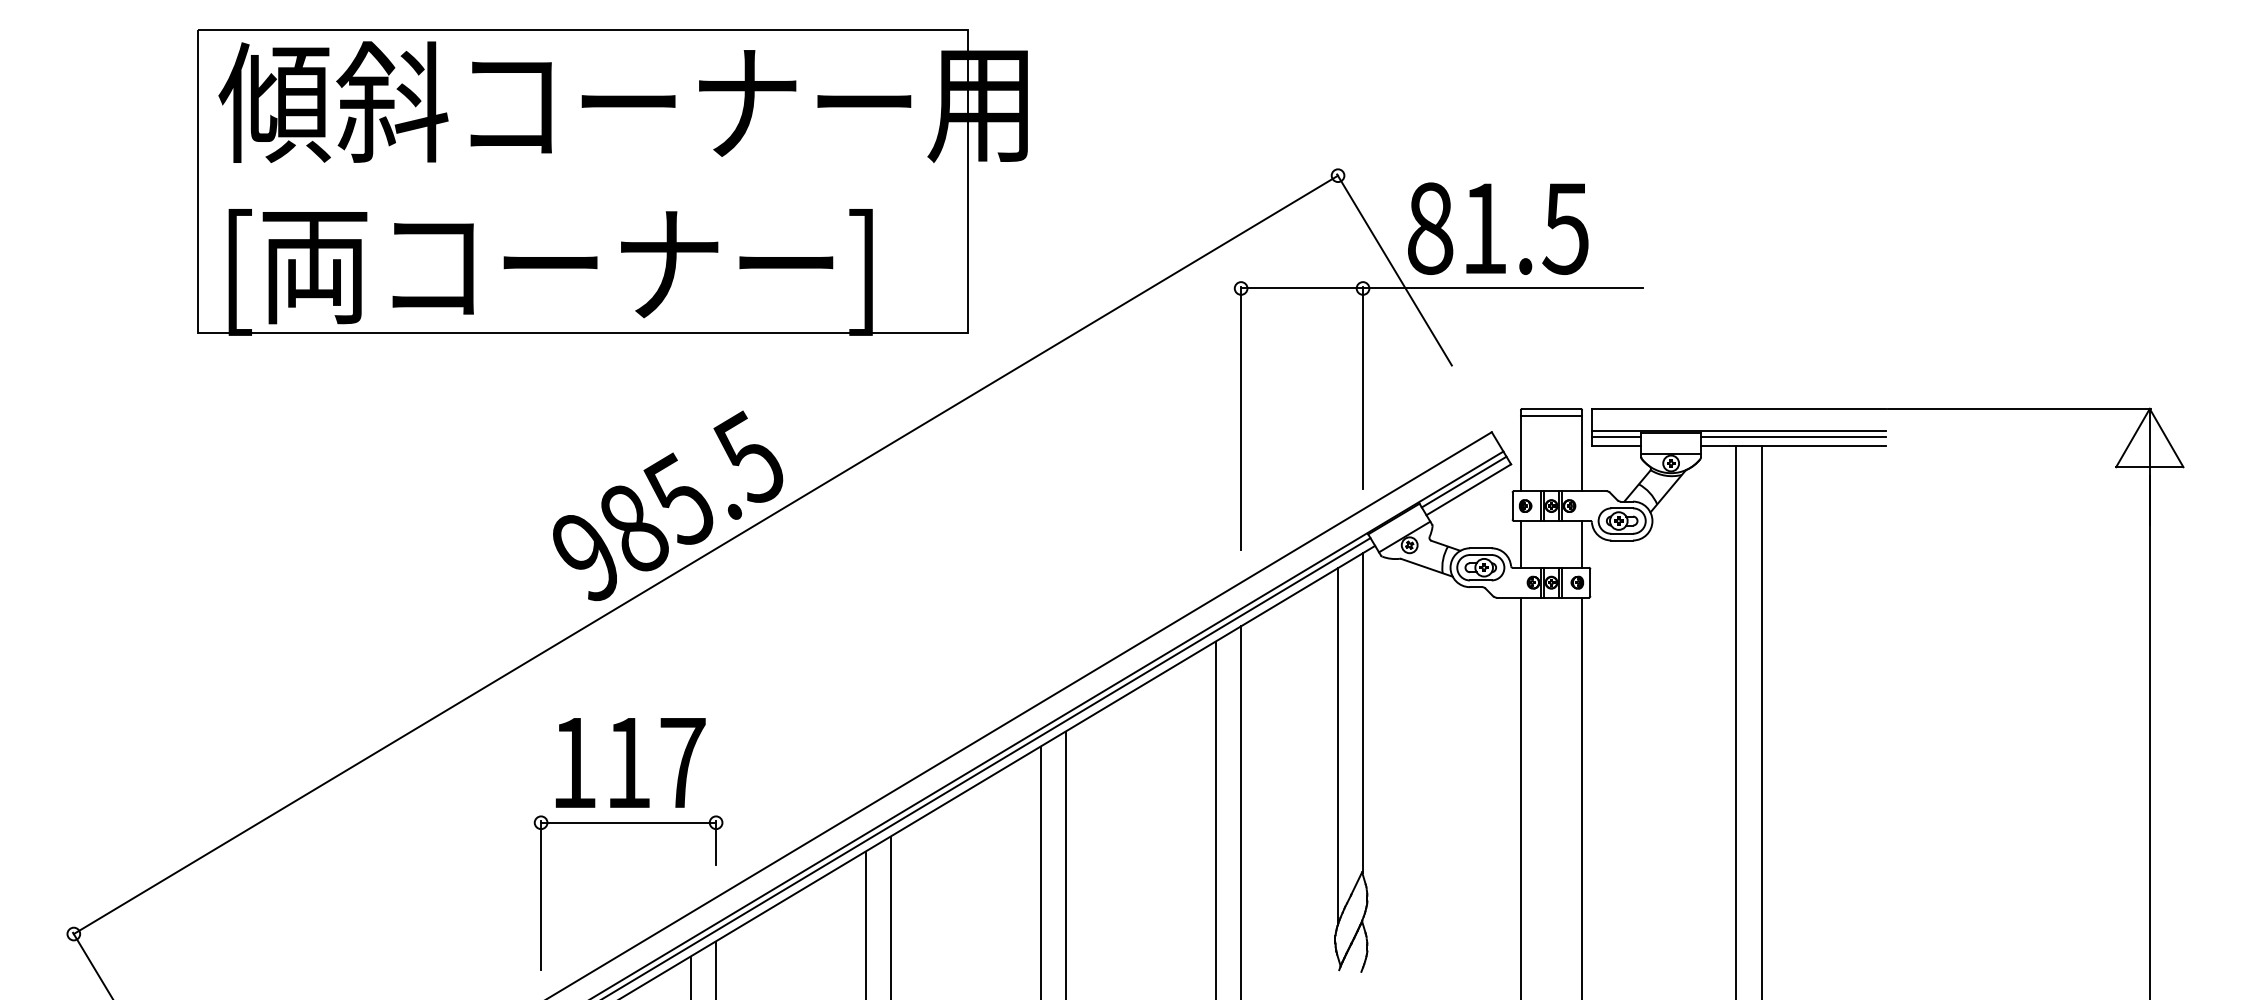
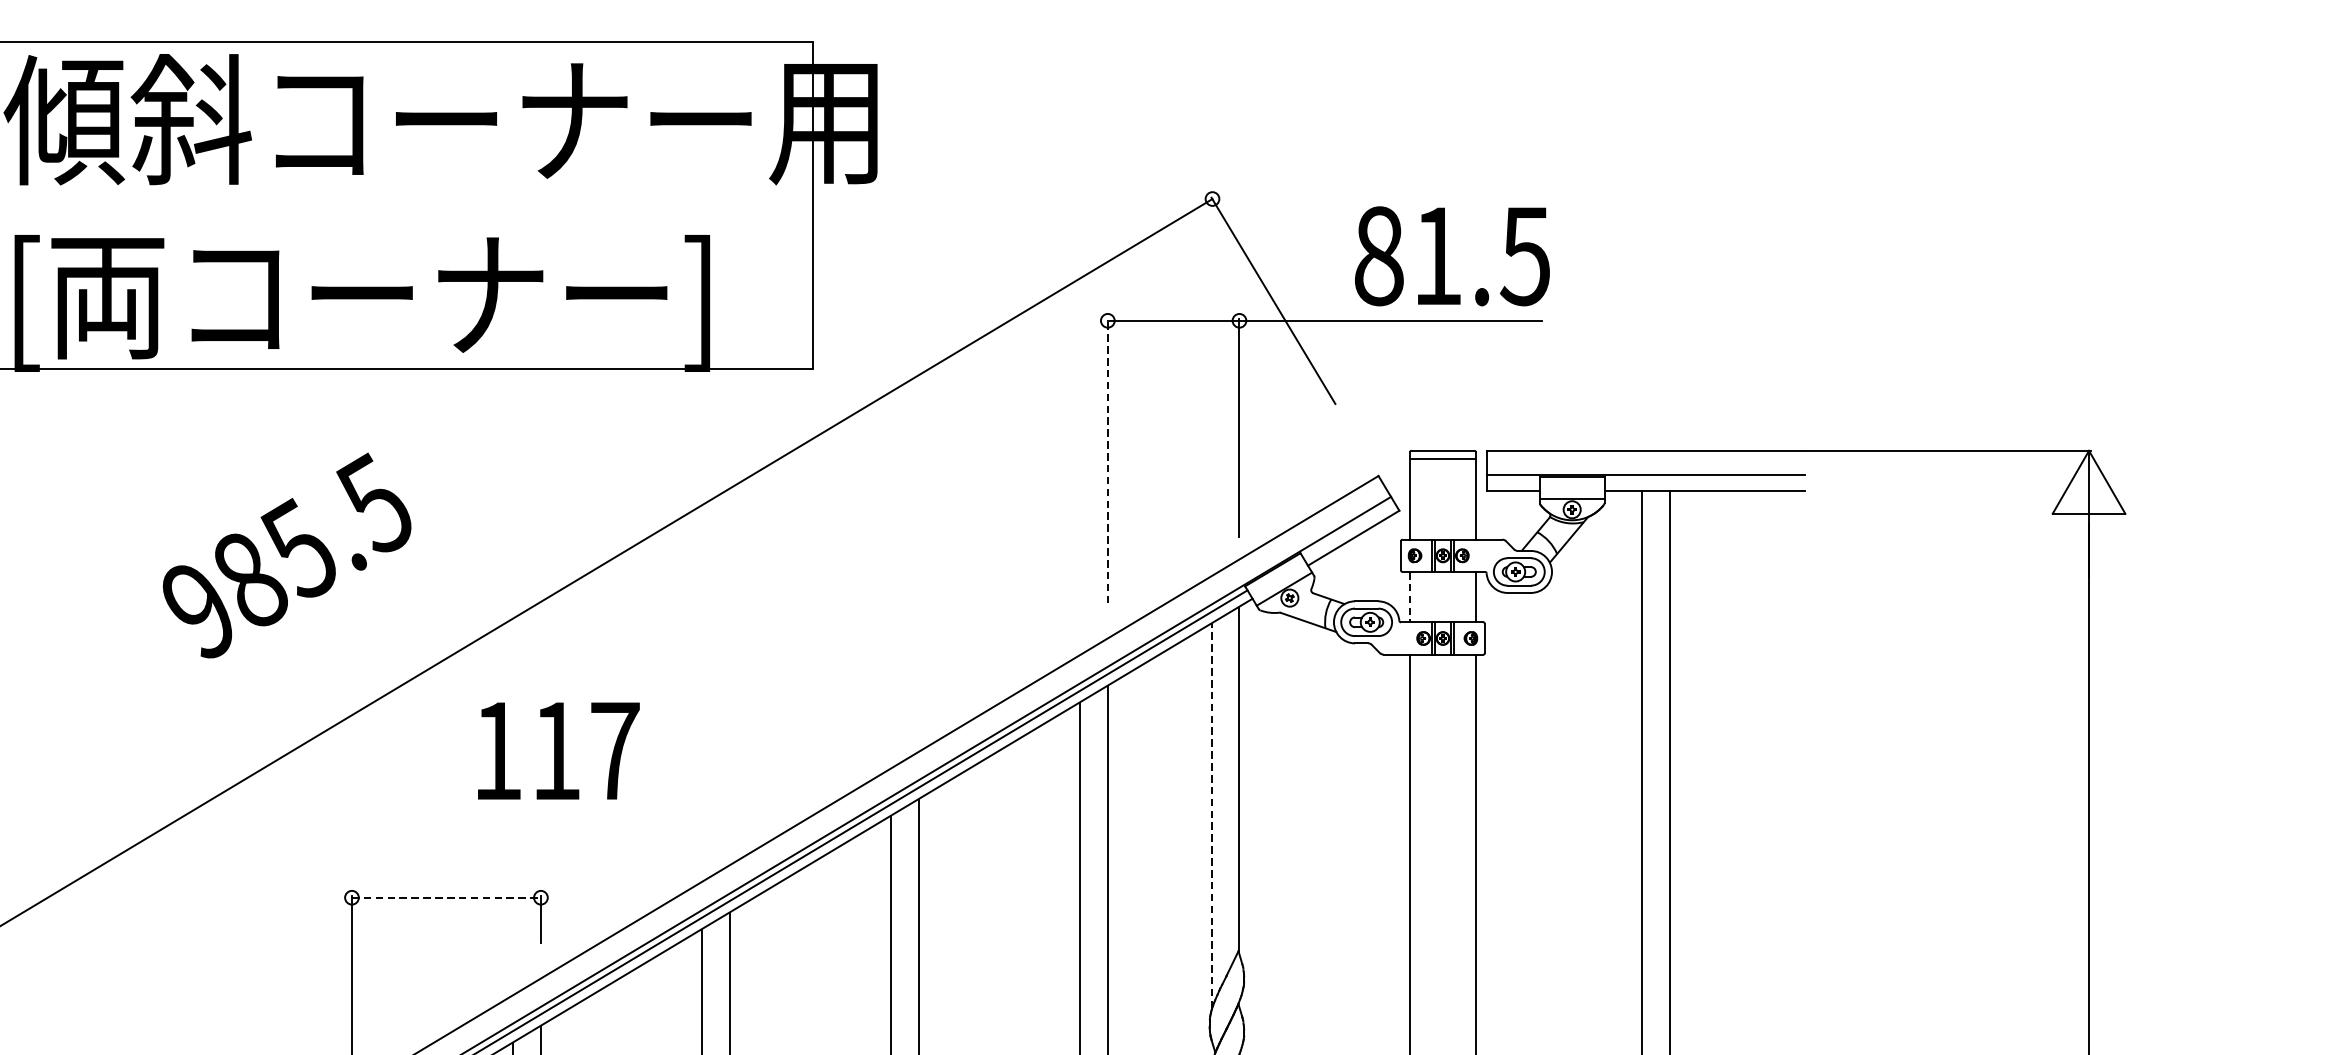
text: (1498, 228) -> (1452, 256), moved
line: (1241, 417) -> (1108, 460), solid -> dashed
line: (1616, 437) -> (1513, 481), removed
line: (1793, 437) -> (1704, 481), removed
line: (1463, 481) -> (1347, 529), removed
text: (668, 505) -> (287, 555), moved
line: (1521, 544) -> (1410, 597), solid -> dashed
line: (1337, 746) -> (1211, 815), solid -> dashed
text: (630, 762) -> (558, 750), moved
line: (628, 822) -> (446, 897), solid -> dashed

